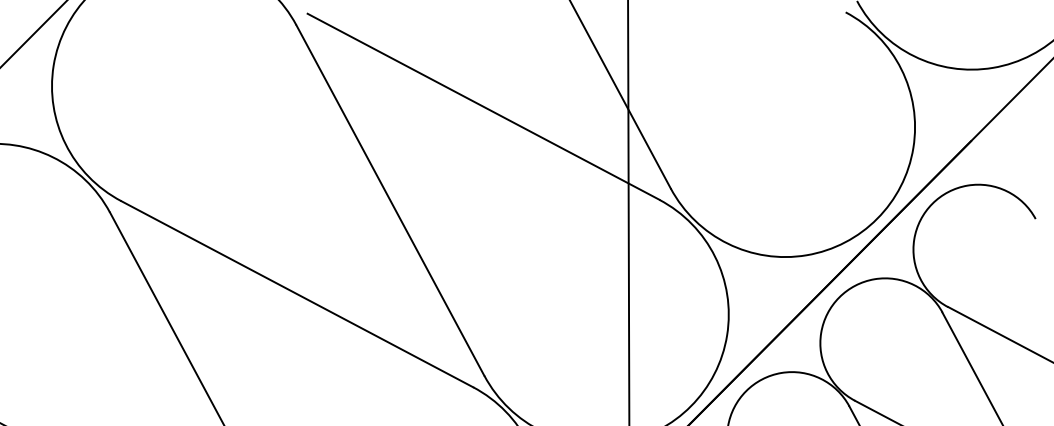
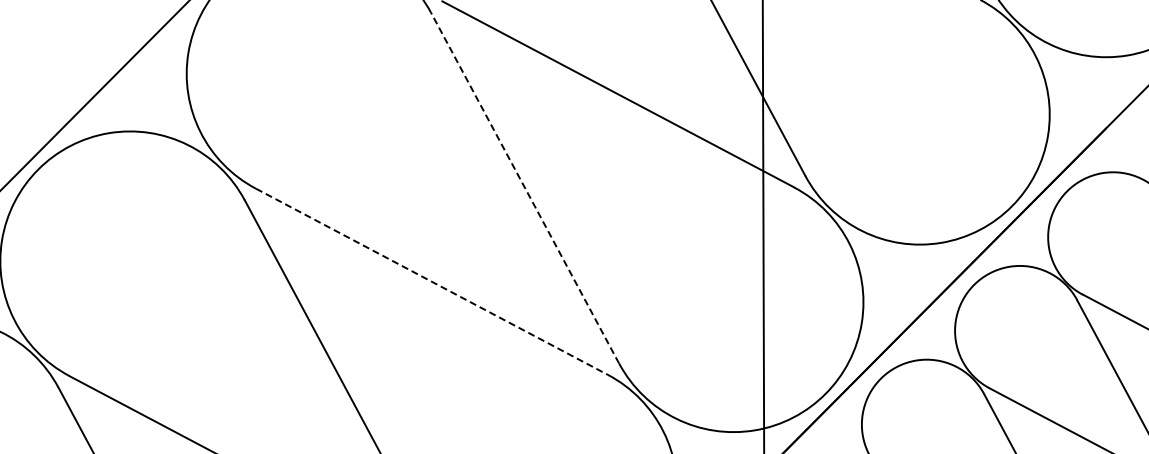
line: (390, 200) -> (525, 188), solid -> dashed
line: (296, 293) -> (431, 281), solid -> dashed

